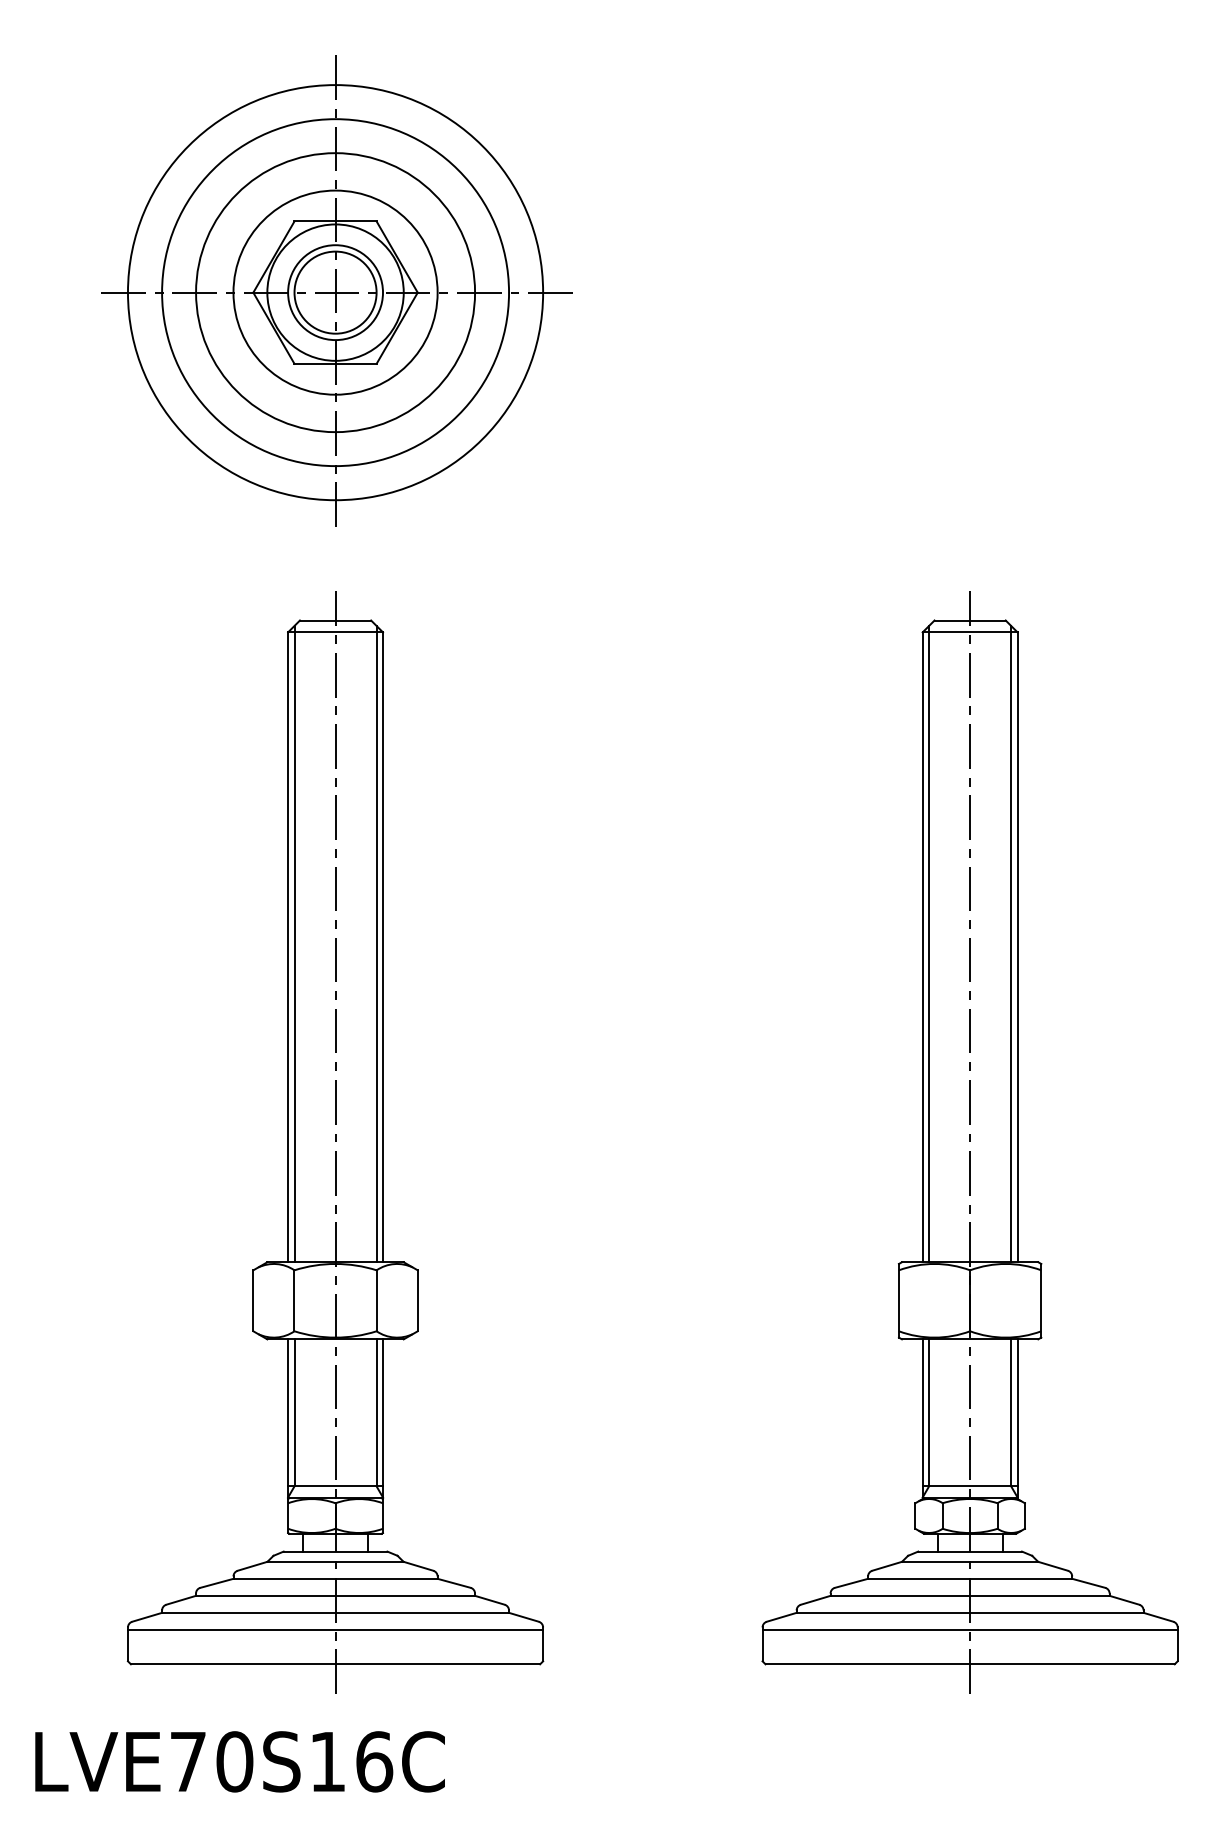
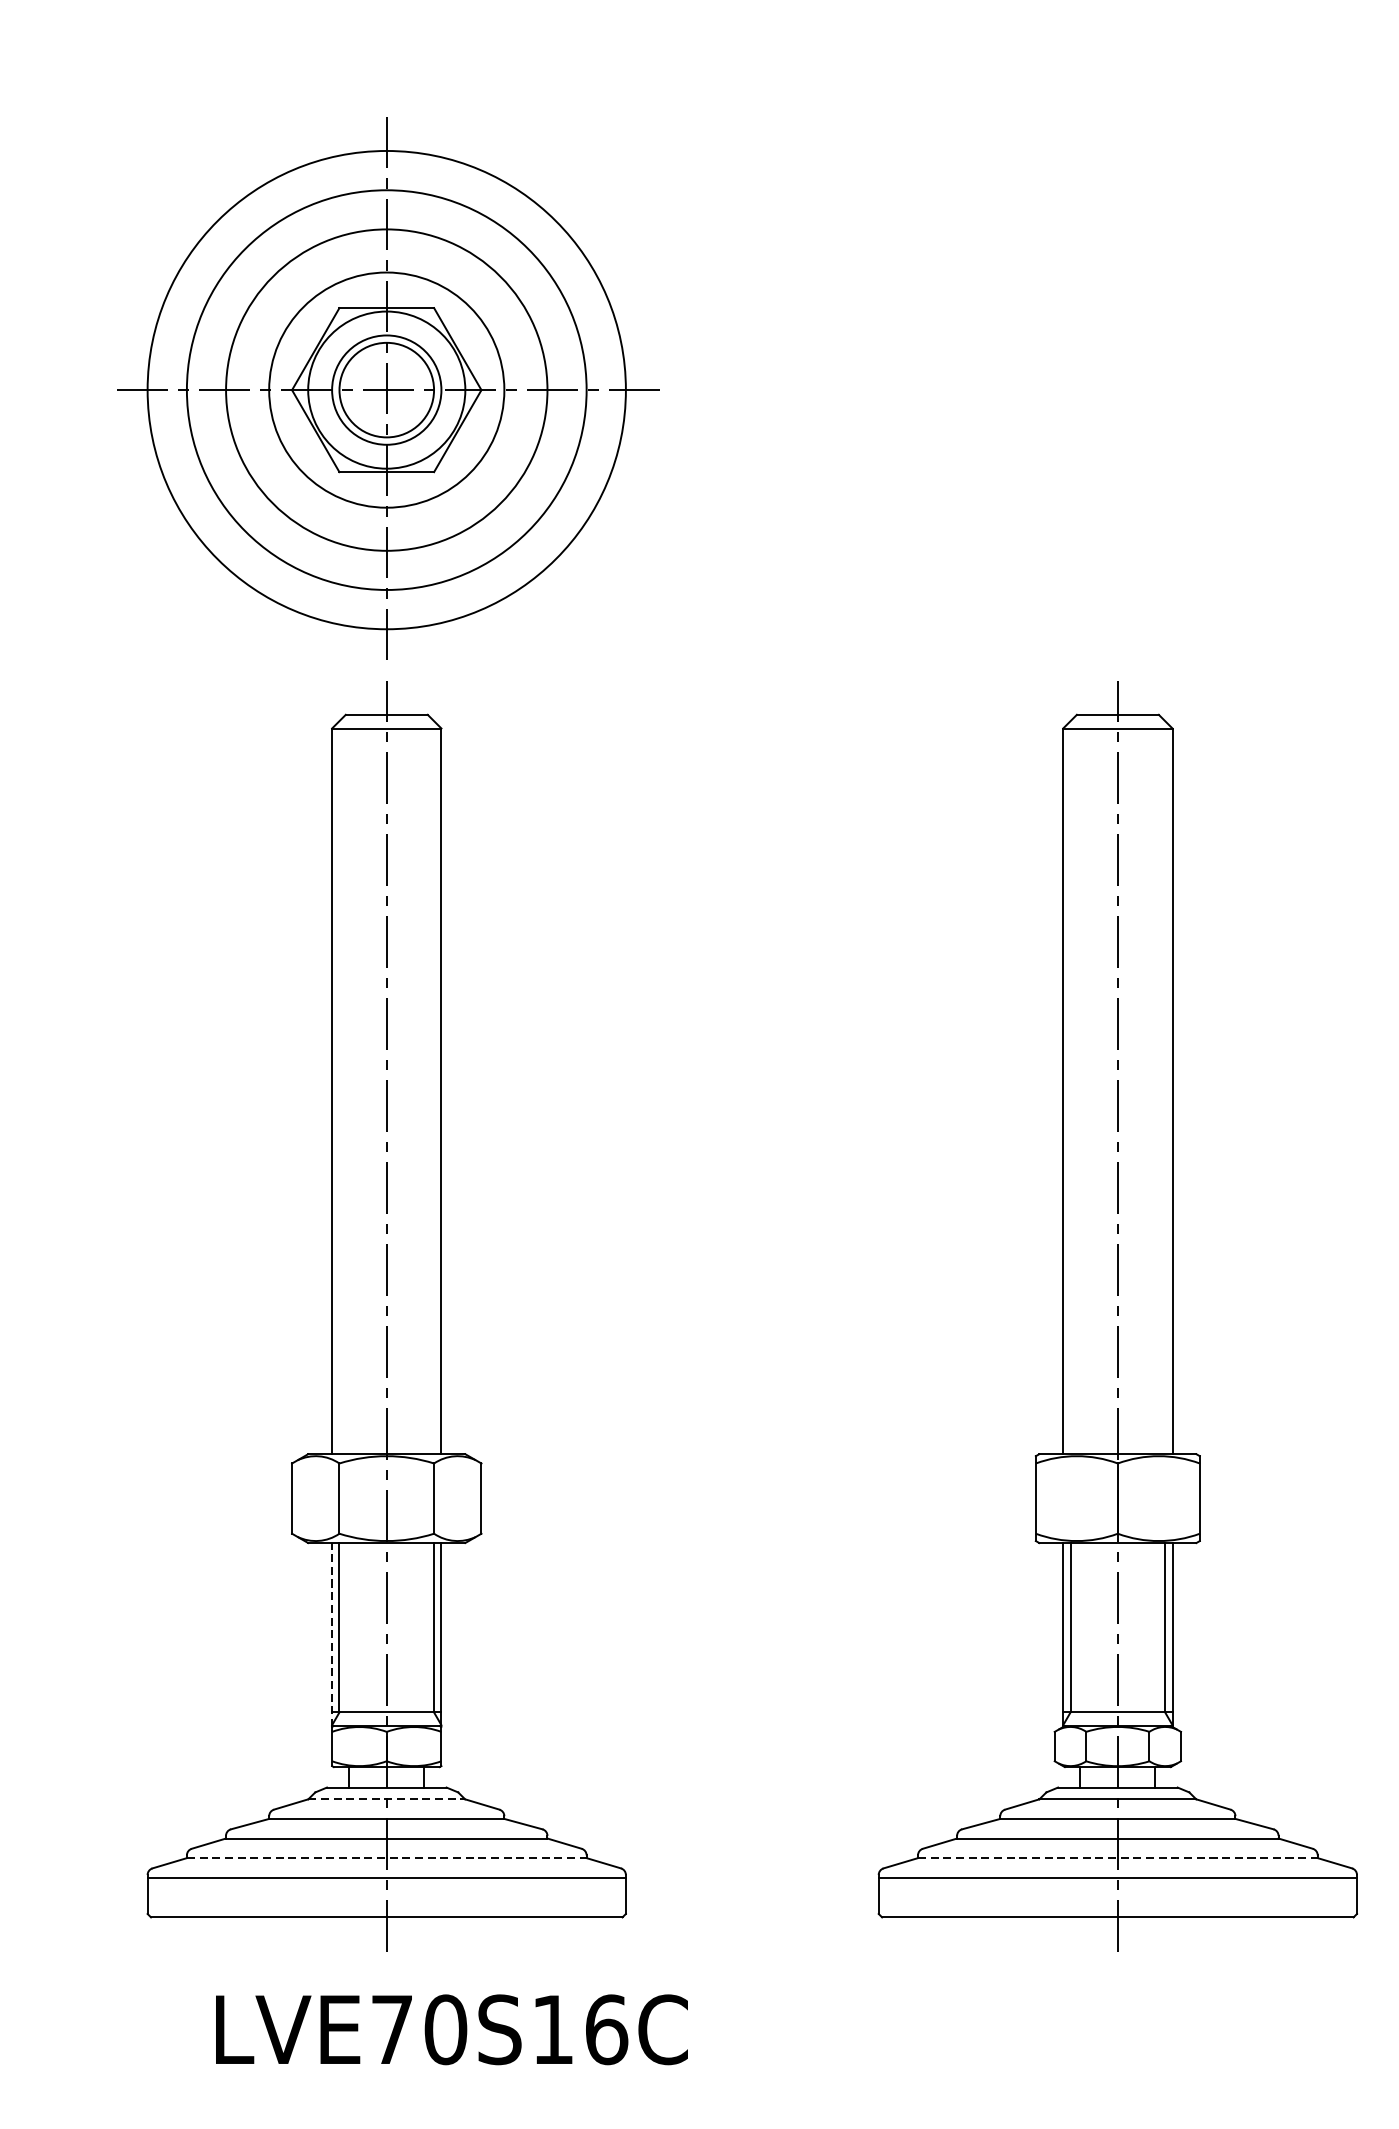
part: (336, 290) -> (387, 387), moved
line: (294, 943) -> (339, 1086), removed
line: (376, 943) -> (433, 1086), removed
line: (929, 943) -> (1071, 1086), removed
line: (1011, 943) -> (1165, 1086), removed
line: (288, 1419) -> (332, 1635), solid -> dashed
line: (336, 1561) -> (387, 1798), solid -> dashed
line: (335, 1612) -> (386, 1857), solid -> dashed
line: (970, 1612) -> (1118, 1857), solid -> dashed
text: (239, 1761) -> (451, 2029), moved

